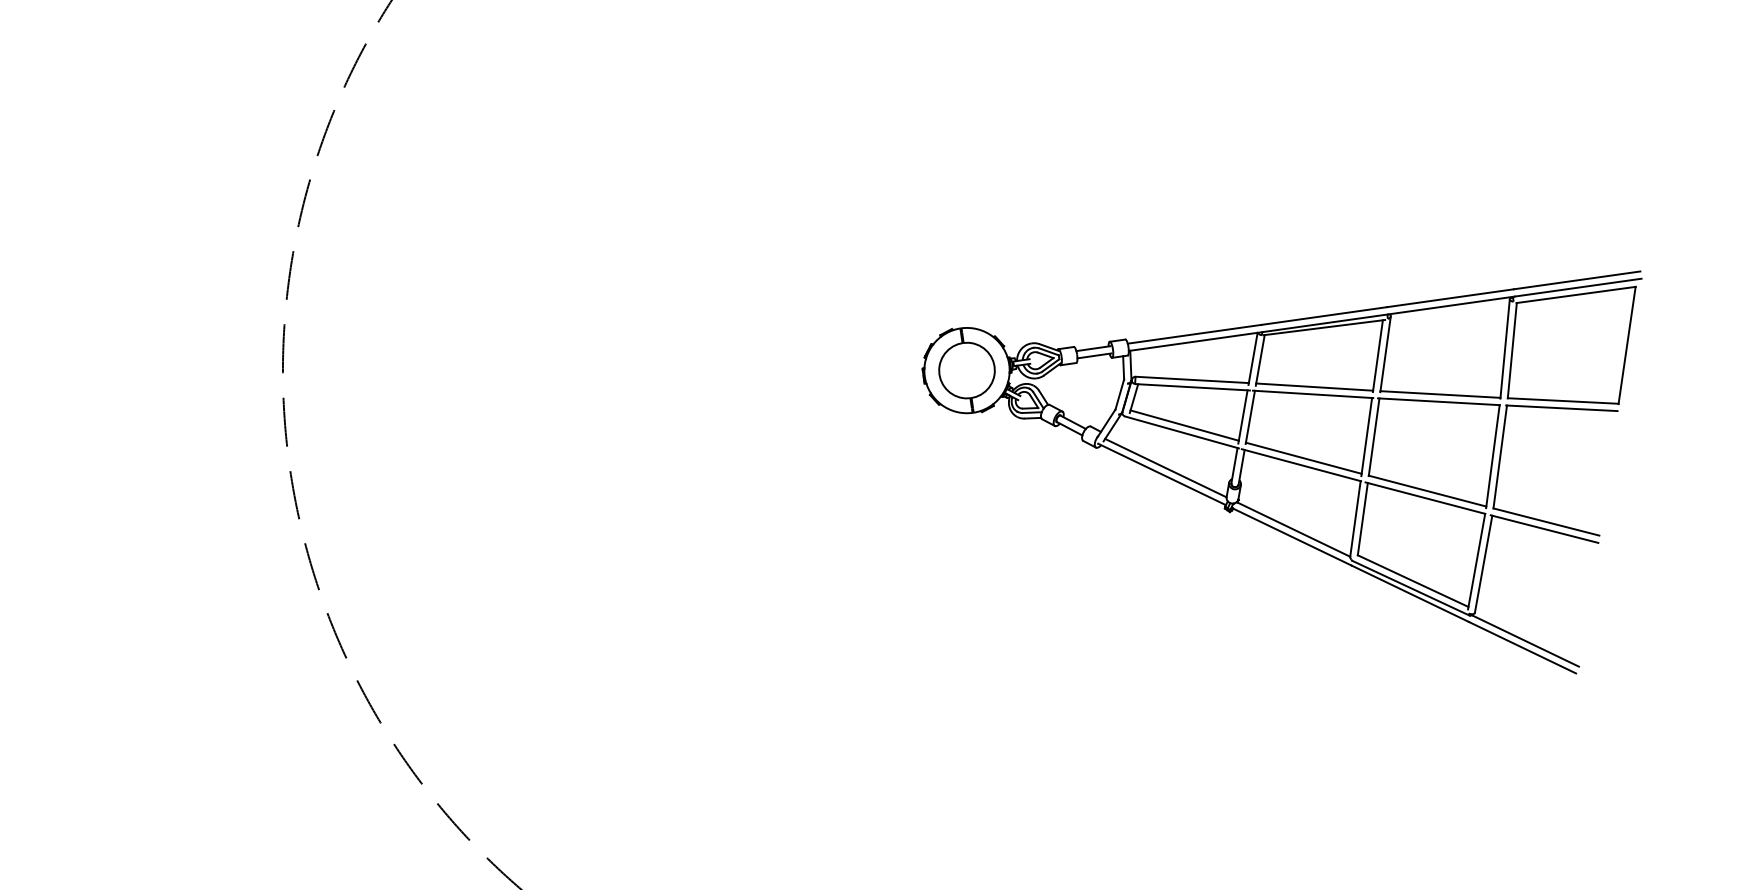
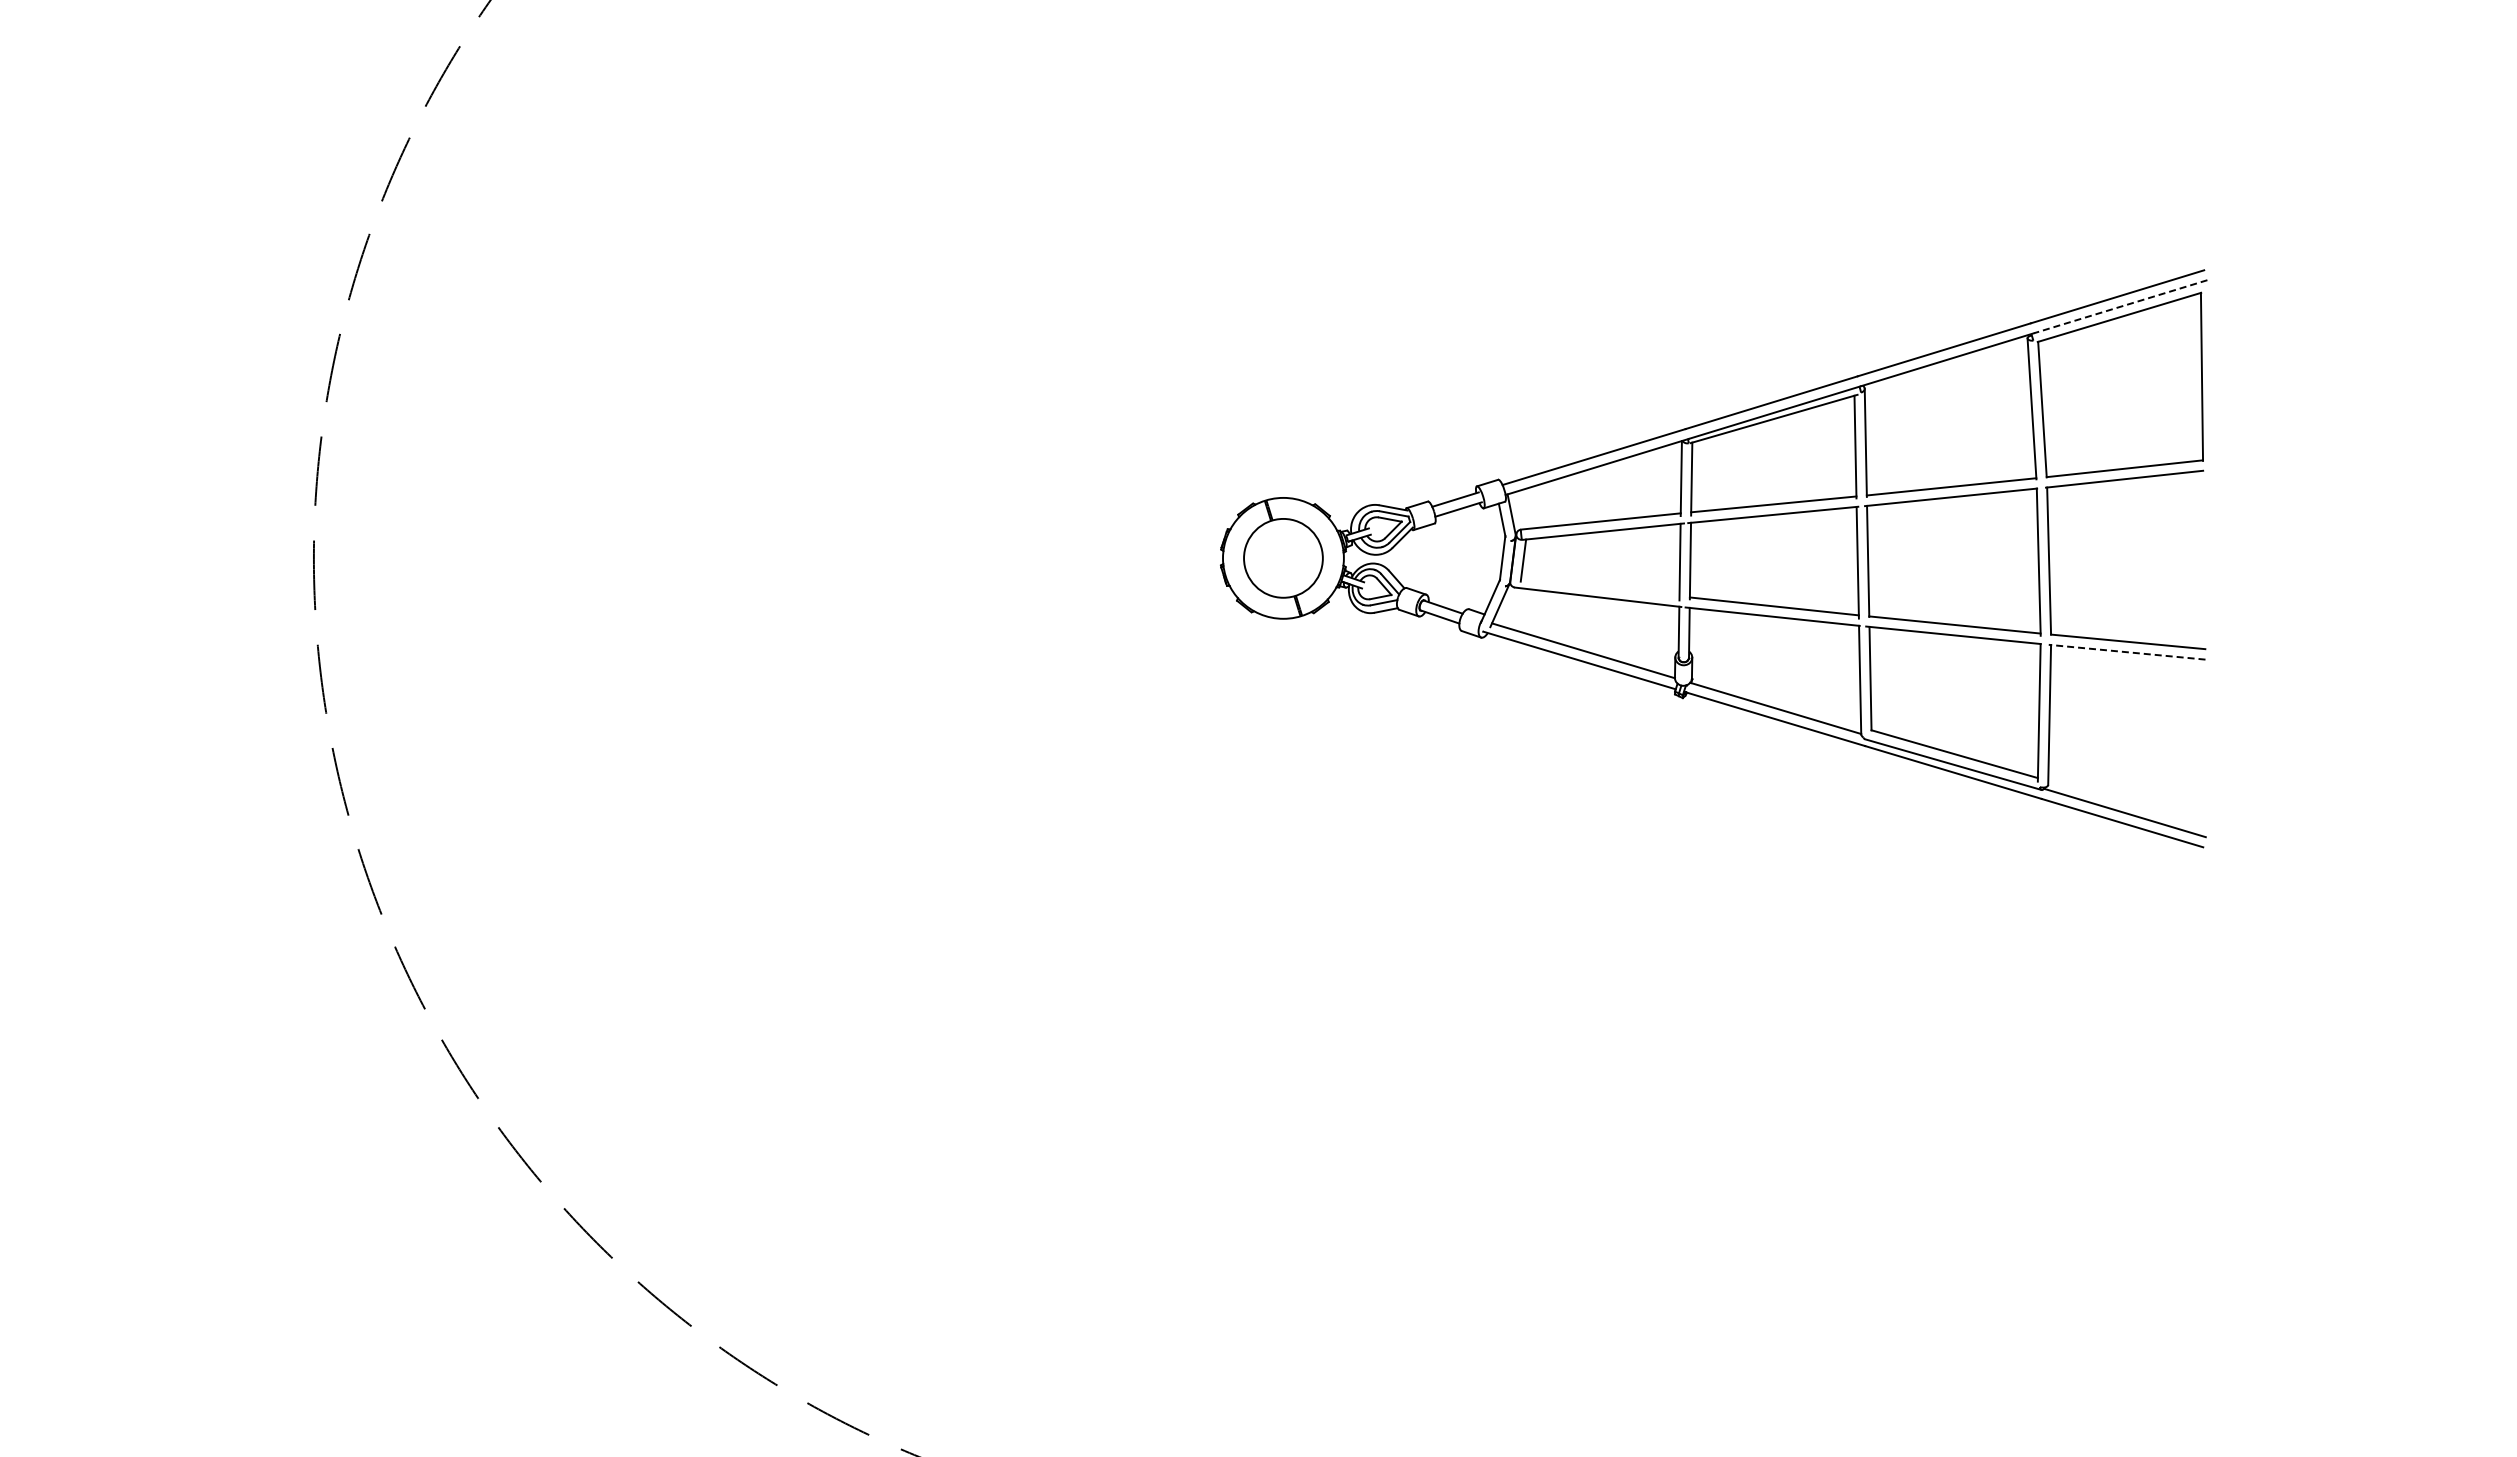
line: (1578, 287) -> (2120, 306), solid -> dashed
line: (1184, 425) -> (1600, 586), removed
line: (1544, 529) -> (2127, 652), solid -> dashed

